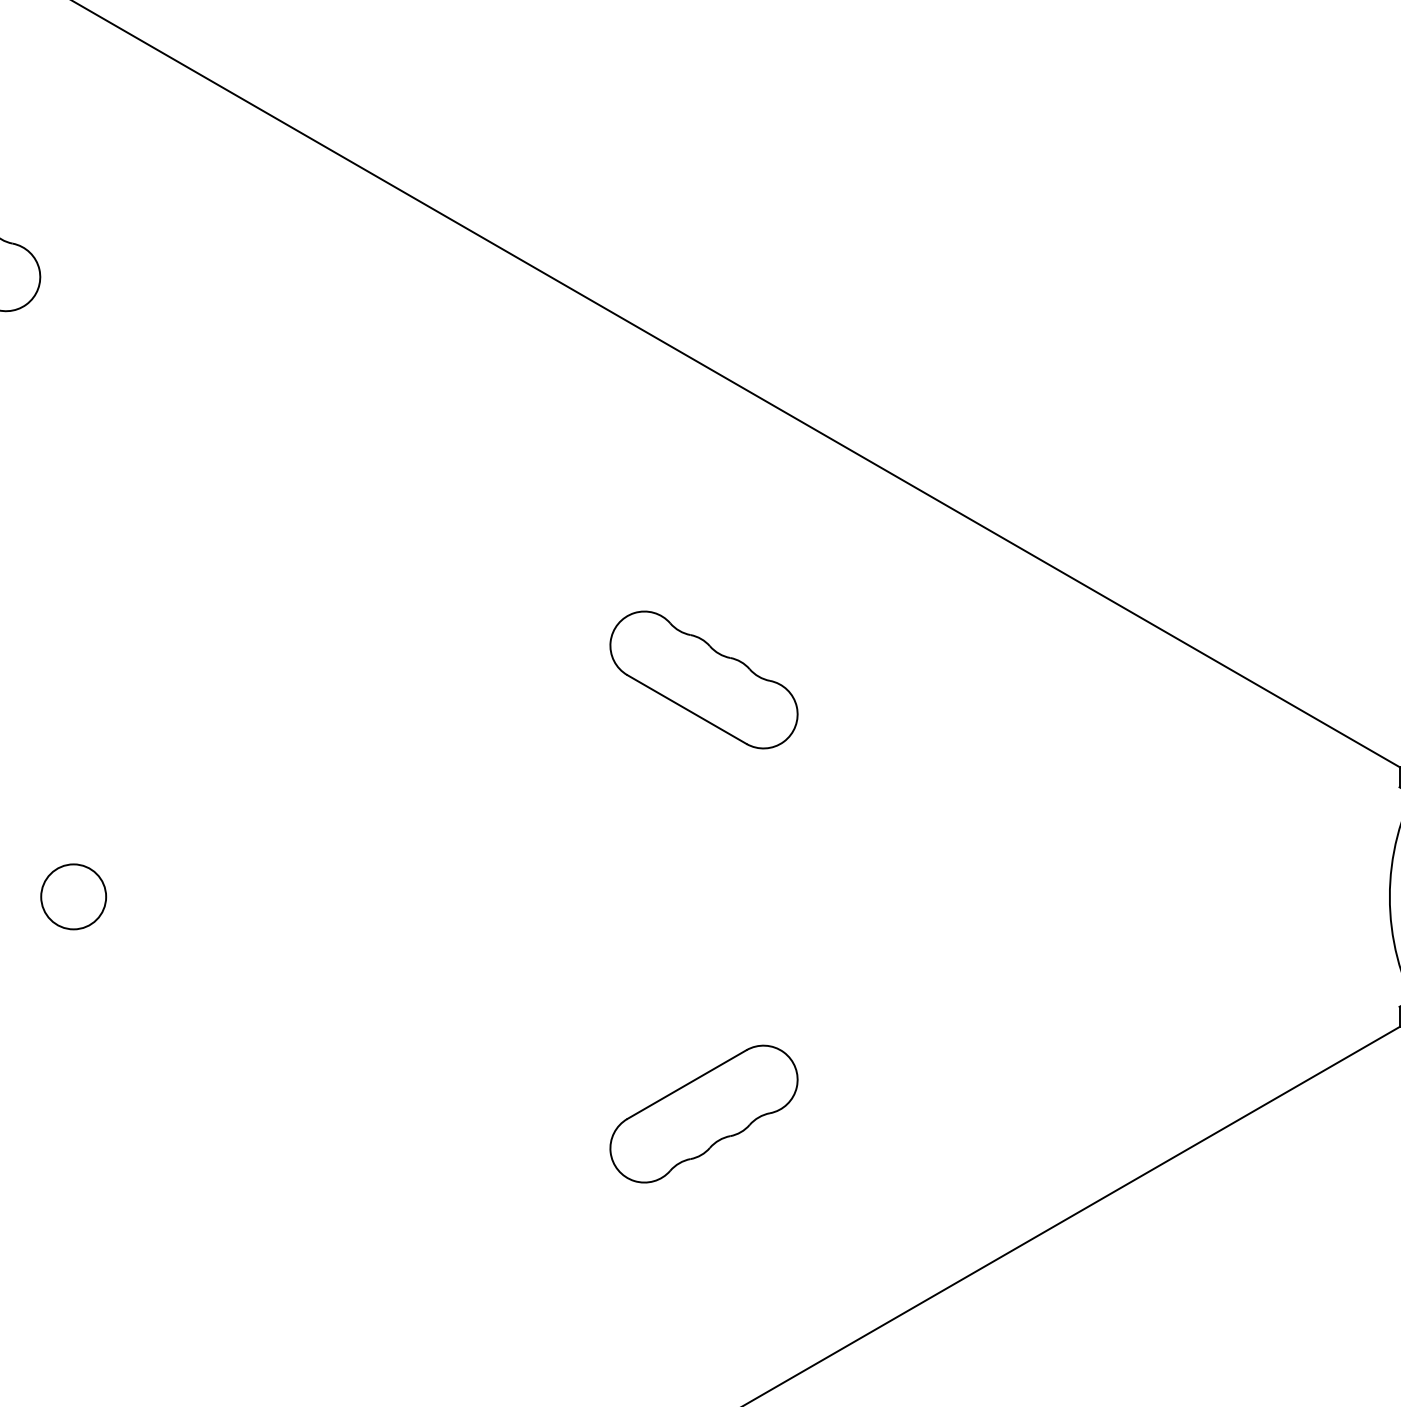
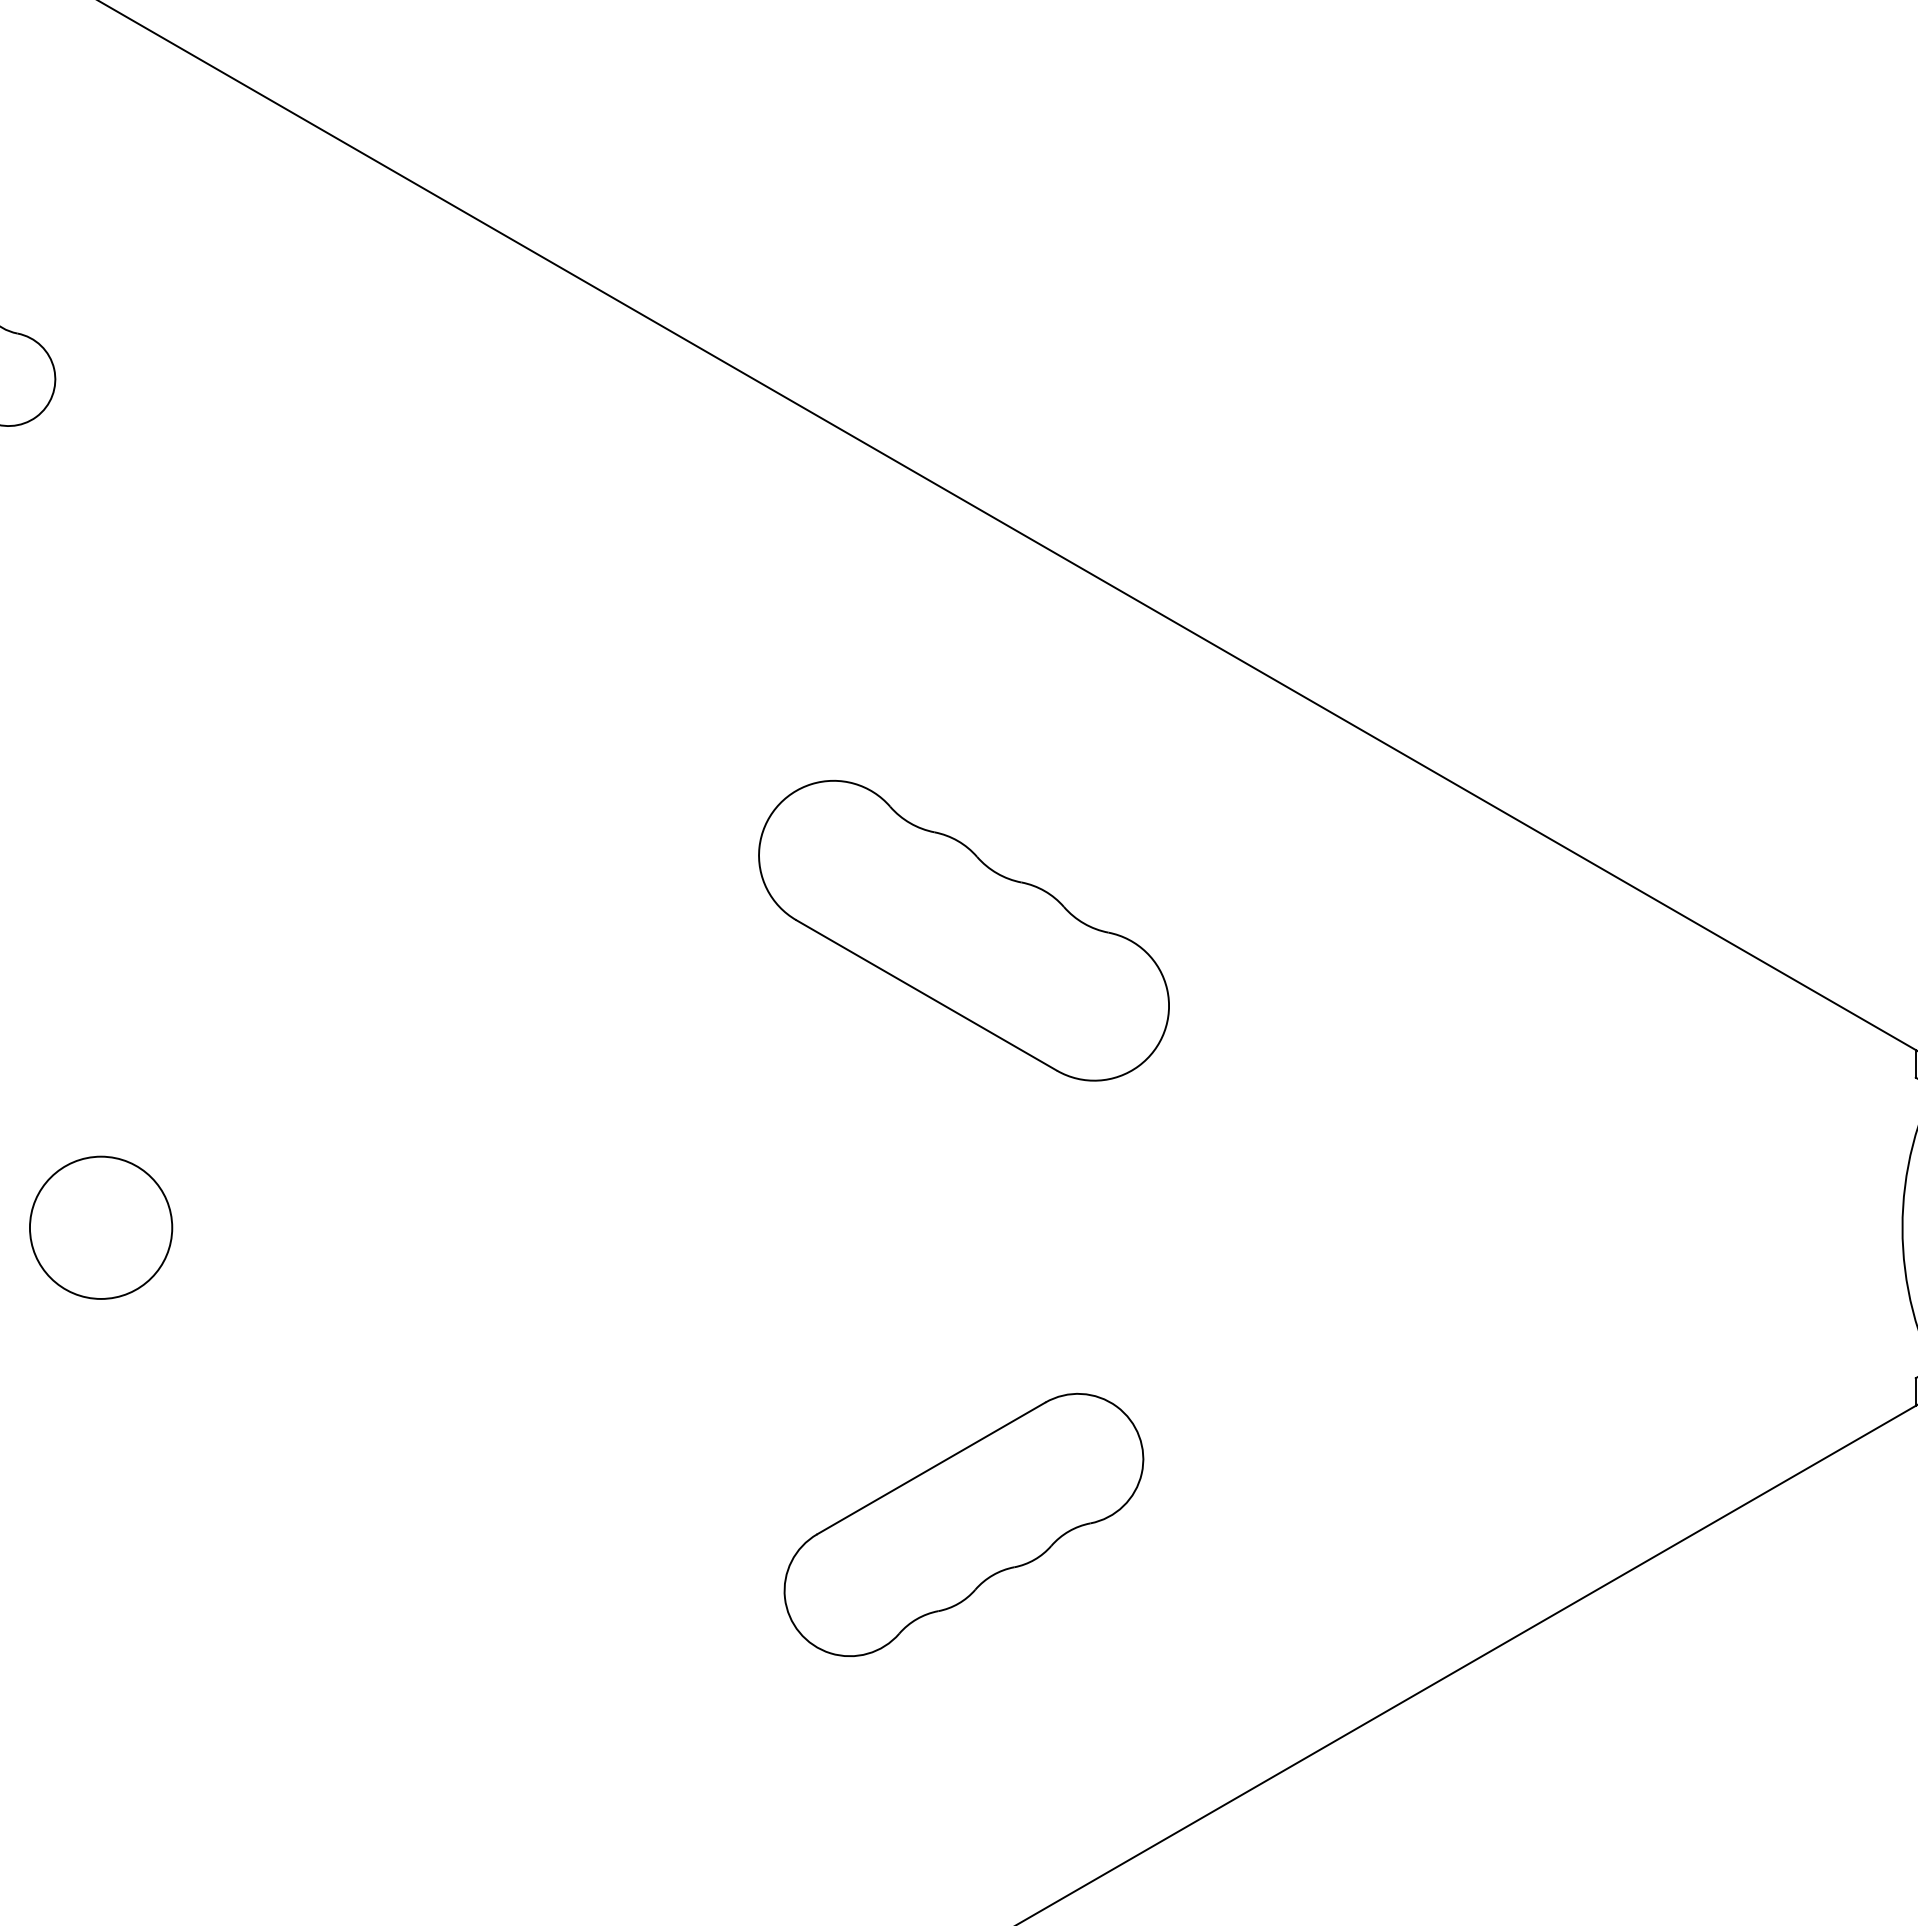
part: (703, 679) -> (963, 930), size x1.6
circle: (73, 896) -> (100, 1227), size x1.6
part: (703, 1113) -> (963, 1524), size x1.4

